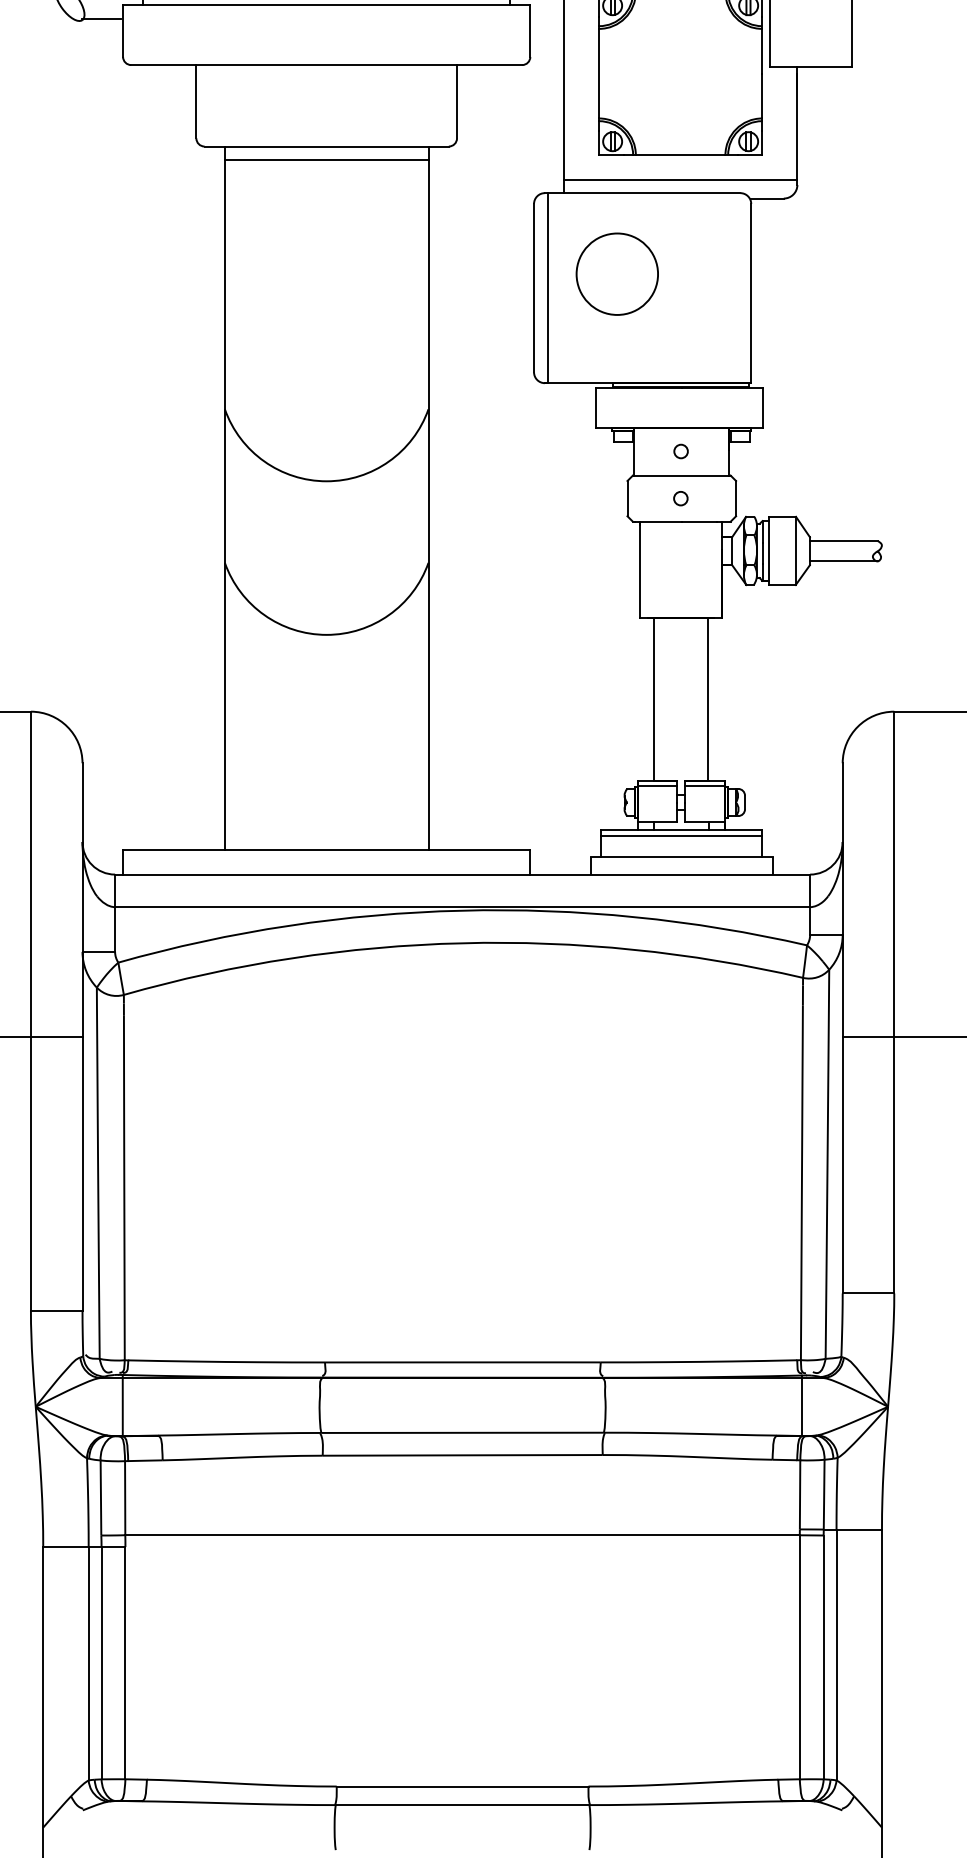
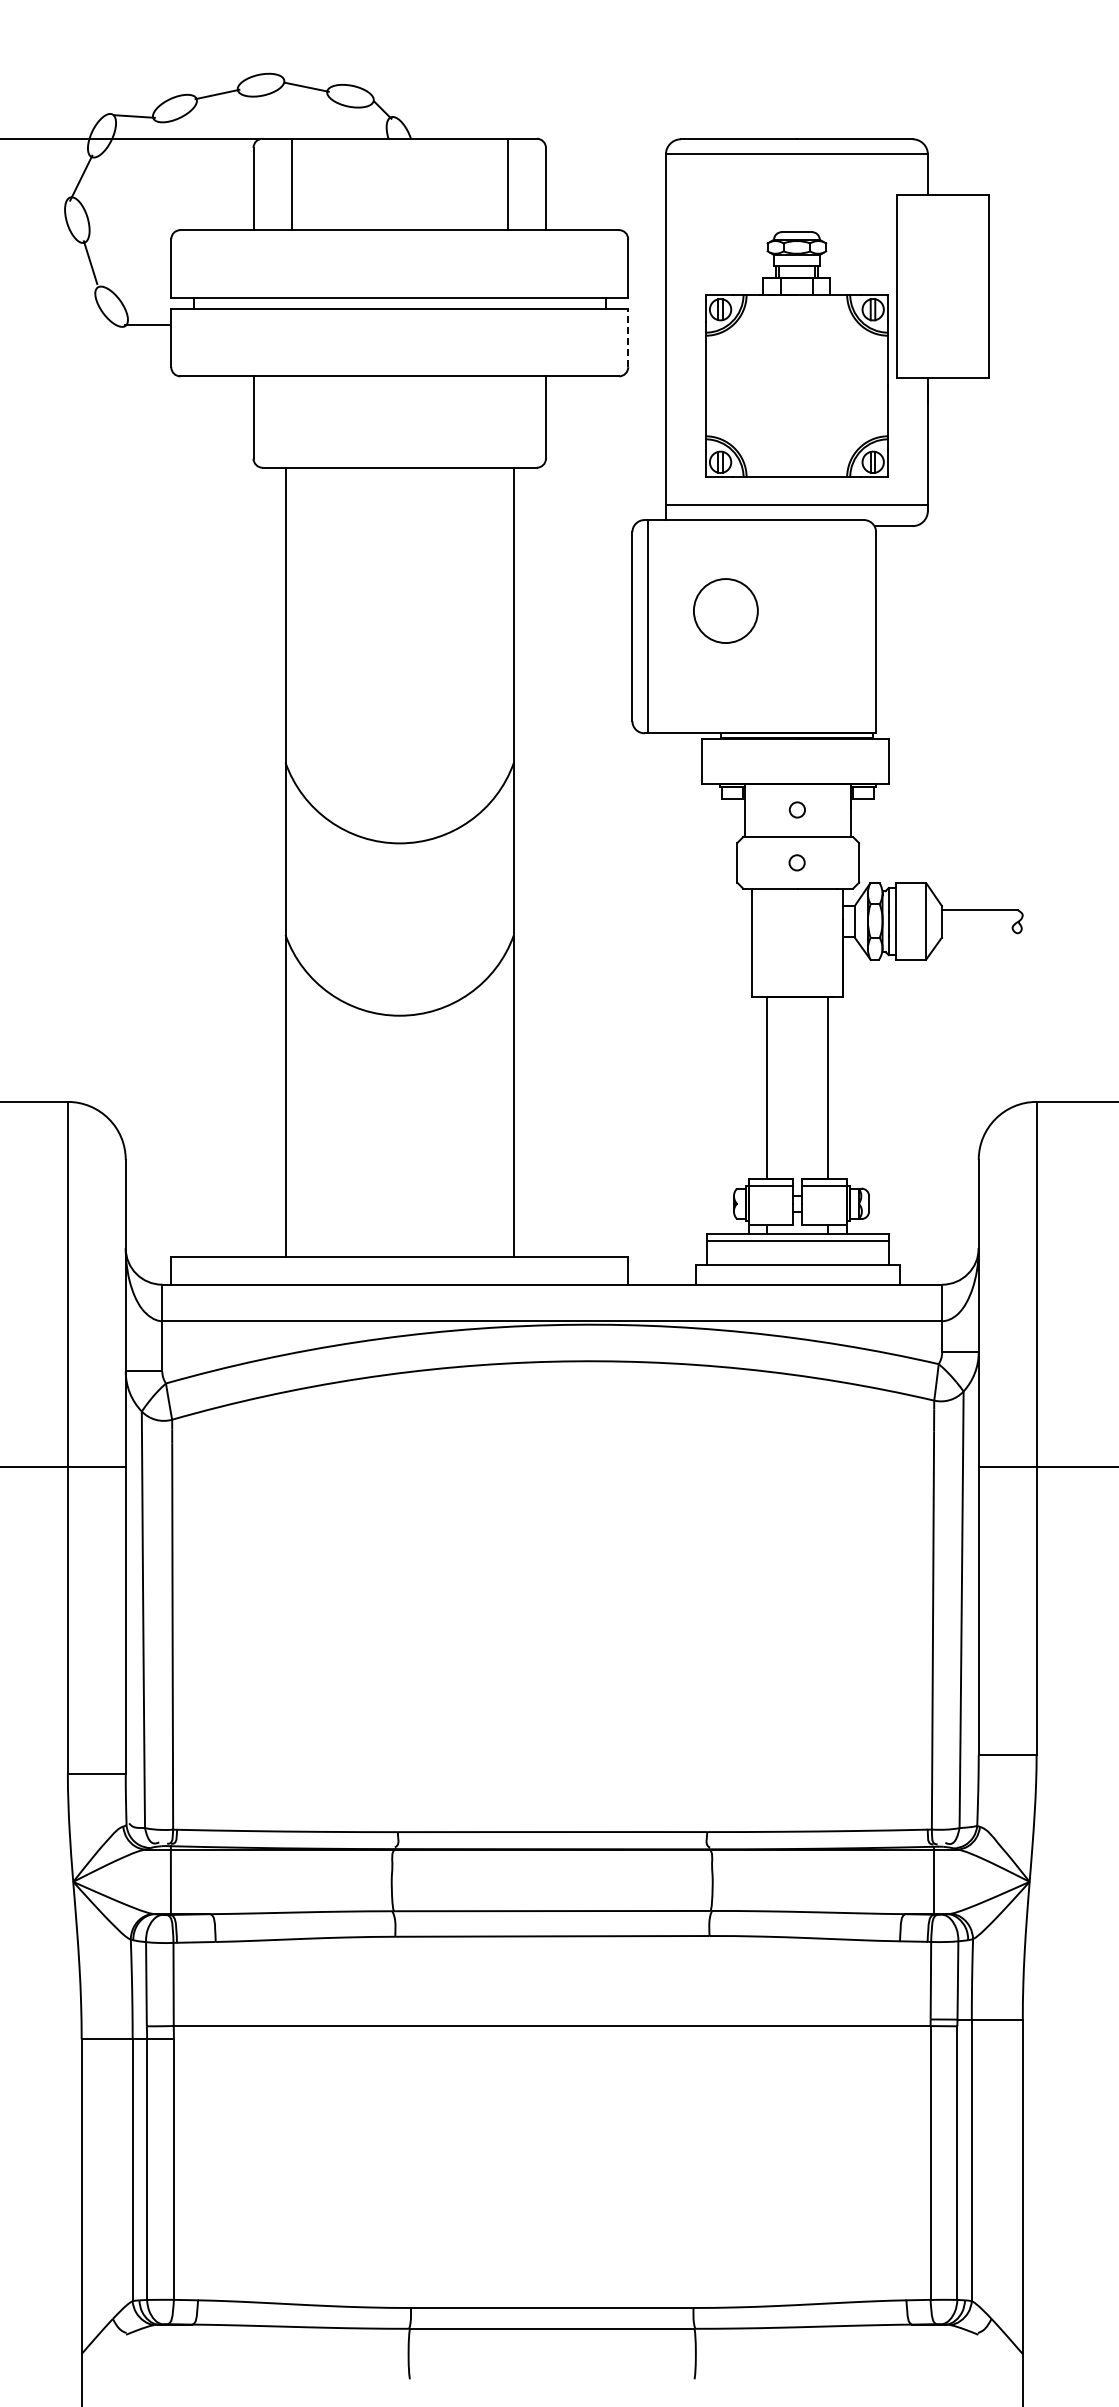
line: (530, 30) -> (628, 337), solid -> dashed
line: (326, 159) -> (399, 482), removed
circle: (617, 273) -> (725, 610), size x0.7
line: (843, 561) -> (979, 933), removed

